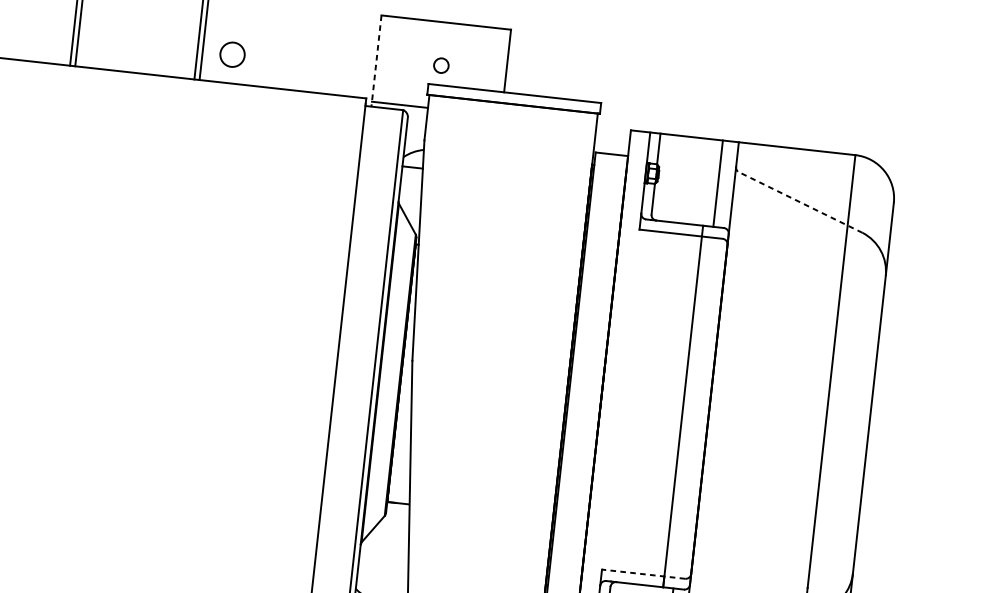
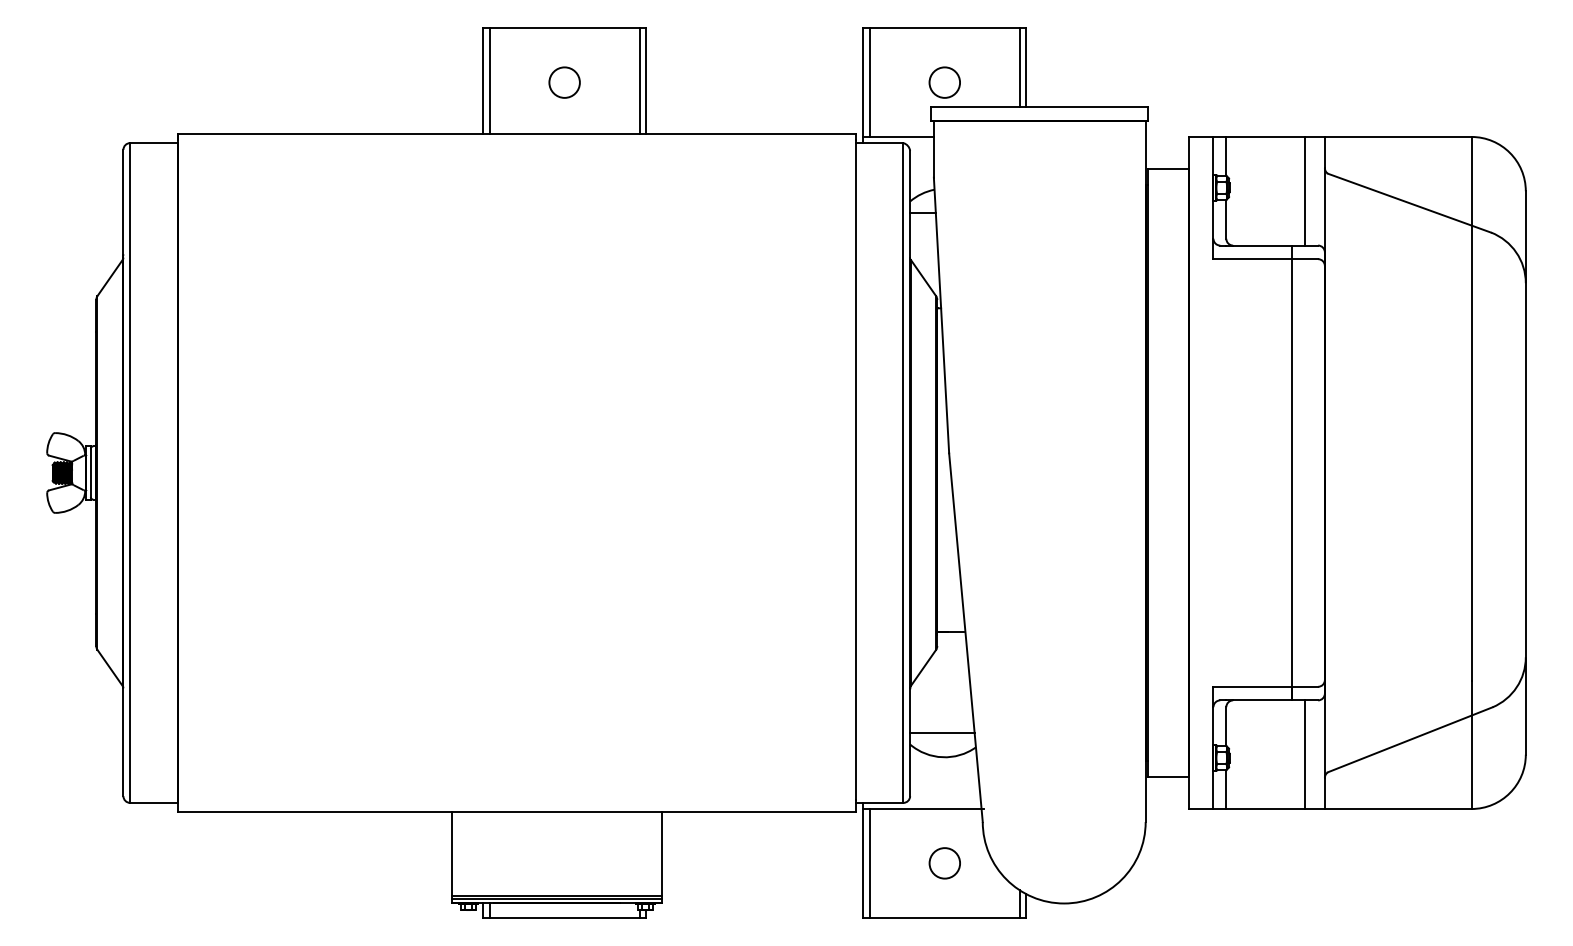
circle: (232, 54) -> (564, 82), moved
line: (381, 59) -> (869, 82), added
line: (502, 60) -> (1019, 67), added
line: (376, 61) -> (863, 86), dashed -> solid
circle: (441, 65) -> (944, 82), size x1.67
line: (800, 202) -> (1409, 203), dashed -> solid
line: (643, 573) -> (1265, 686), dashed -> solid
line: (382, 582) -> (942, 732), added

